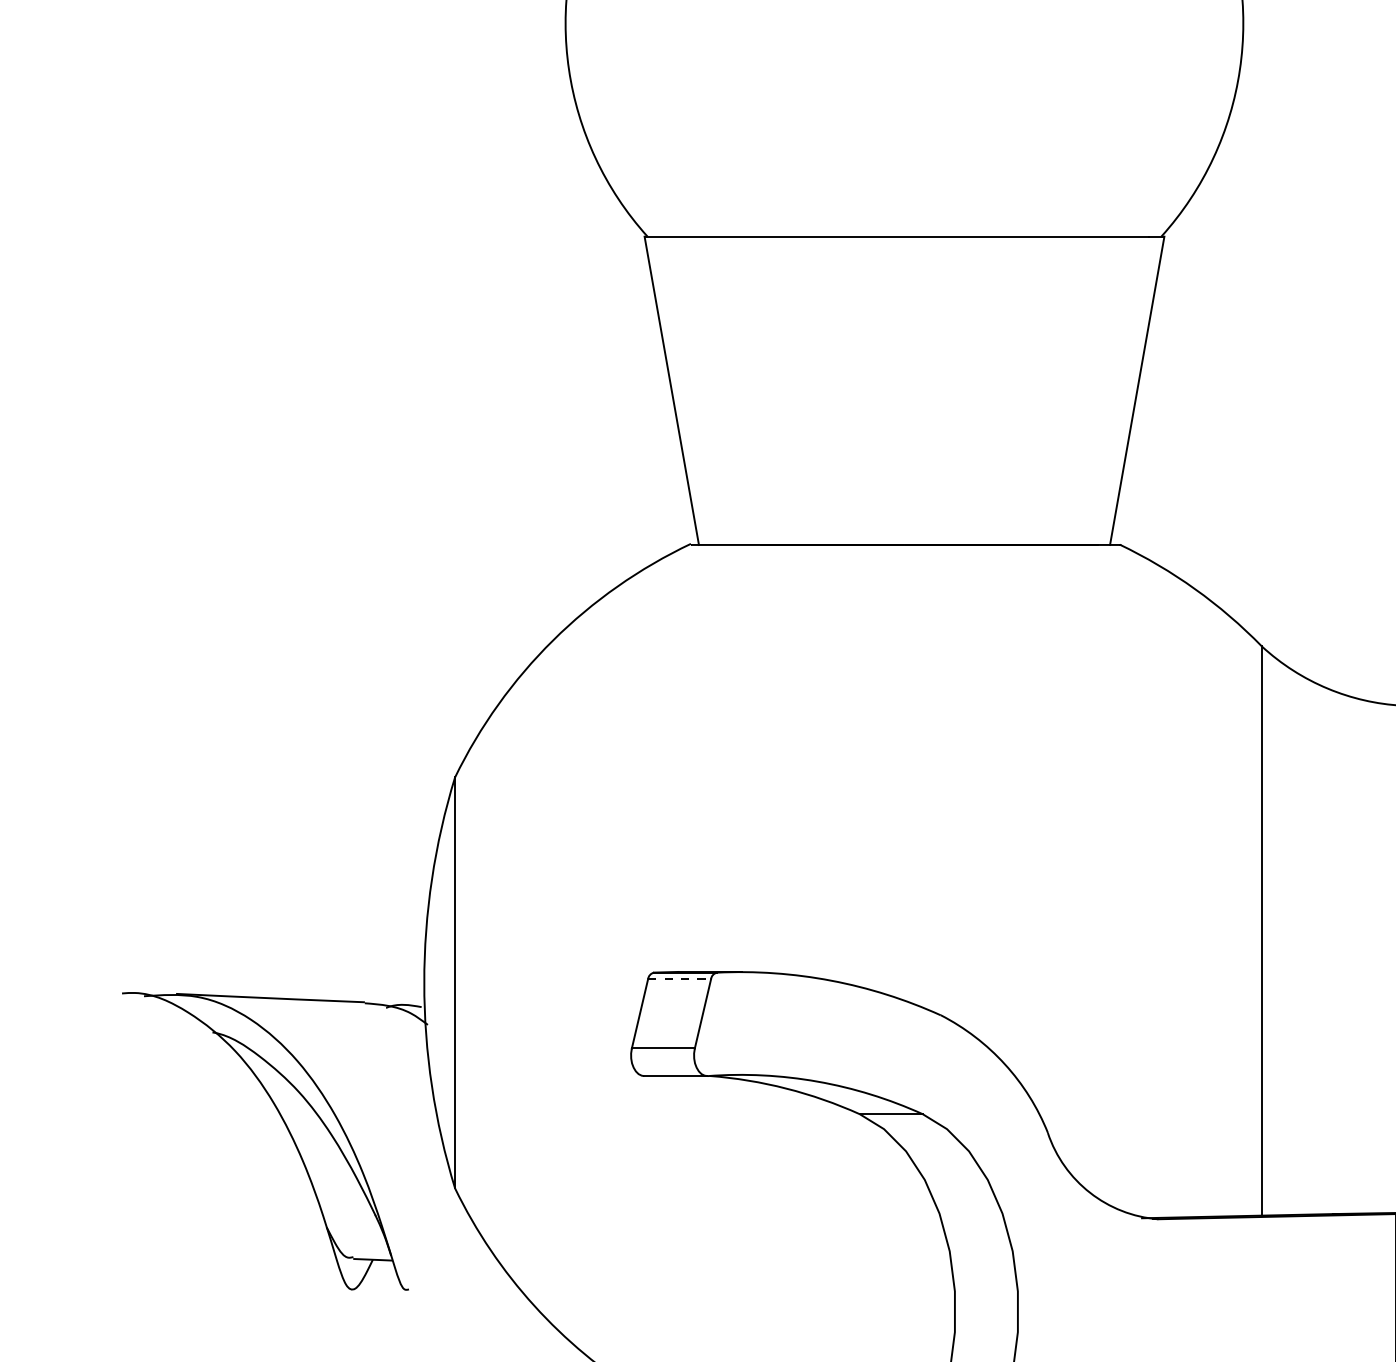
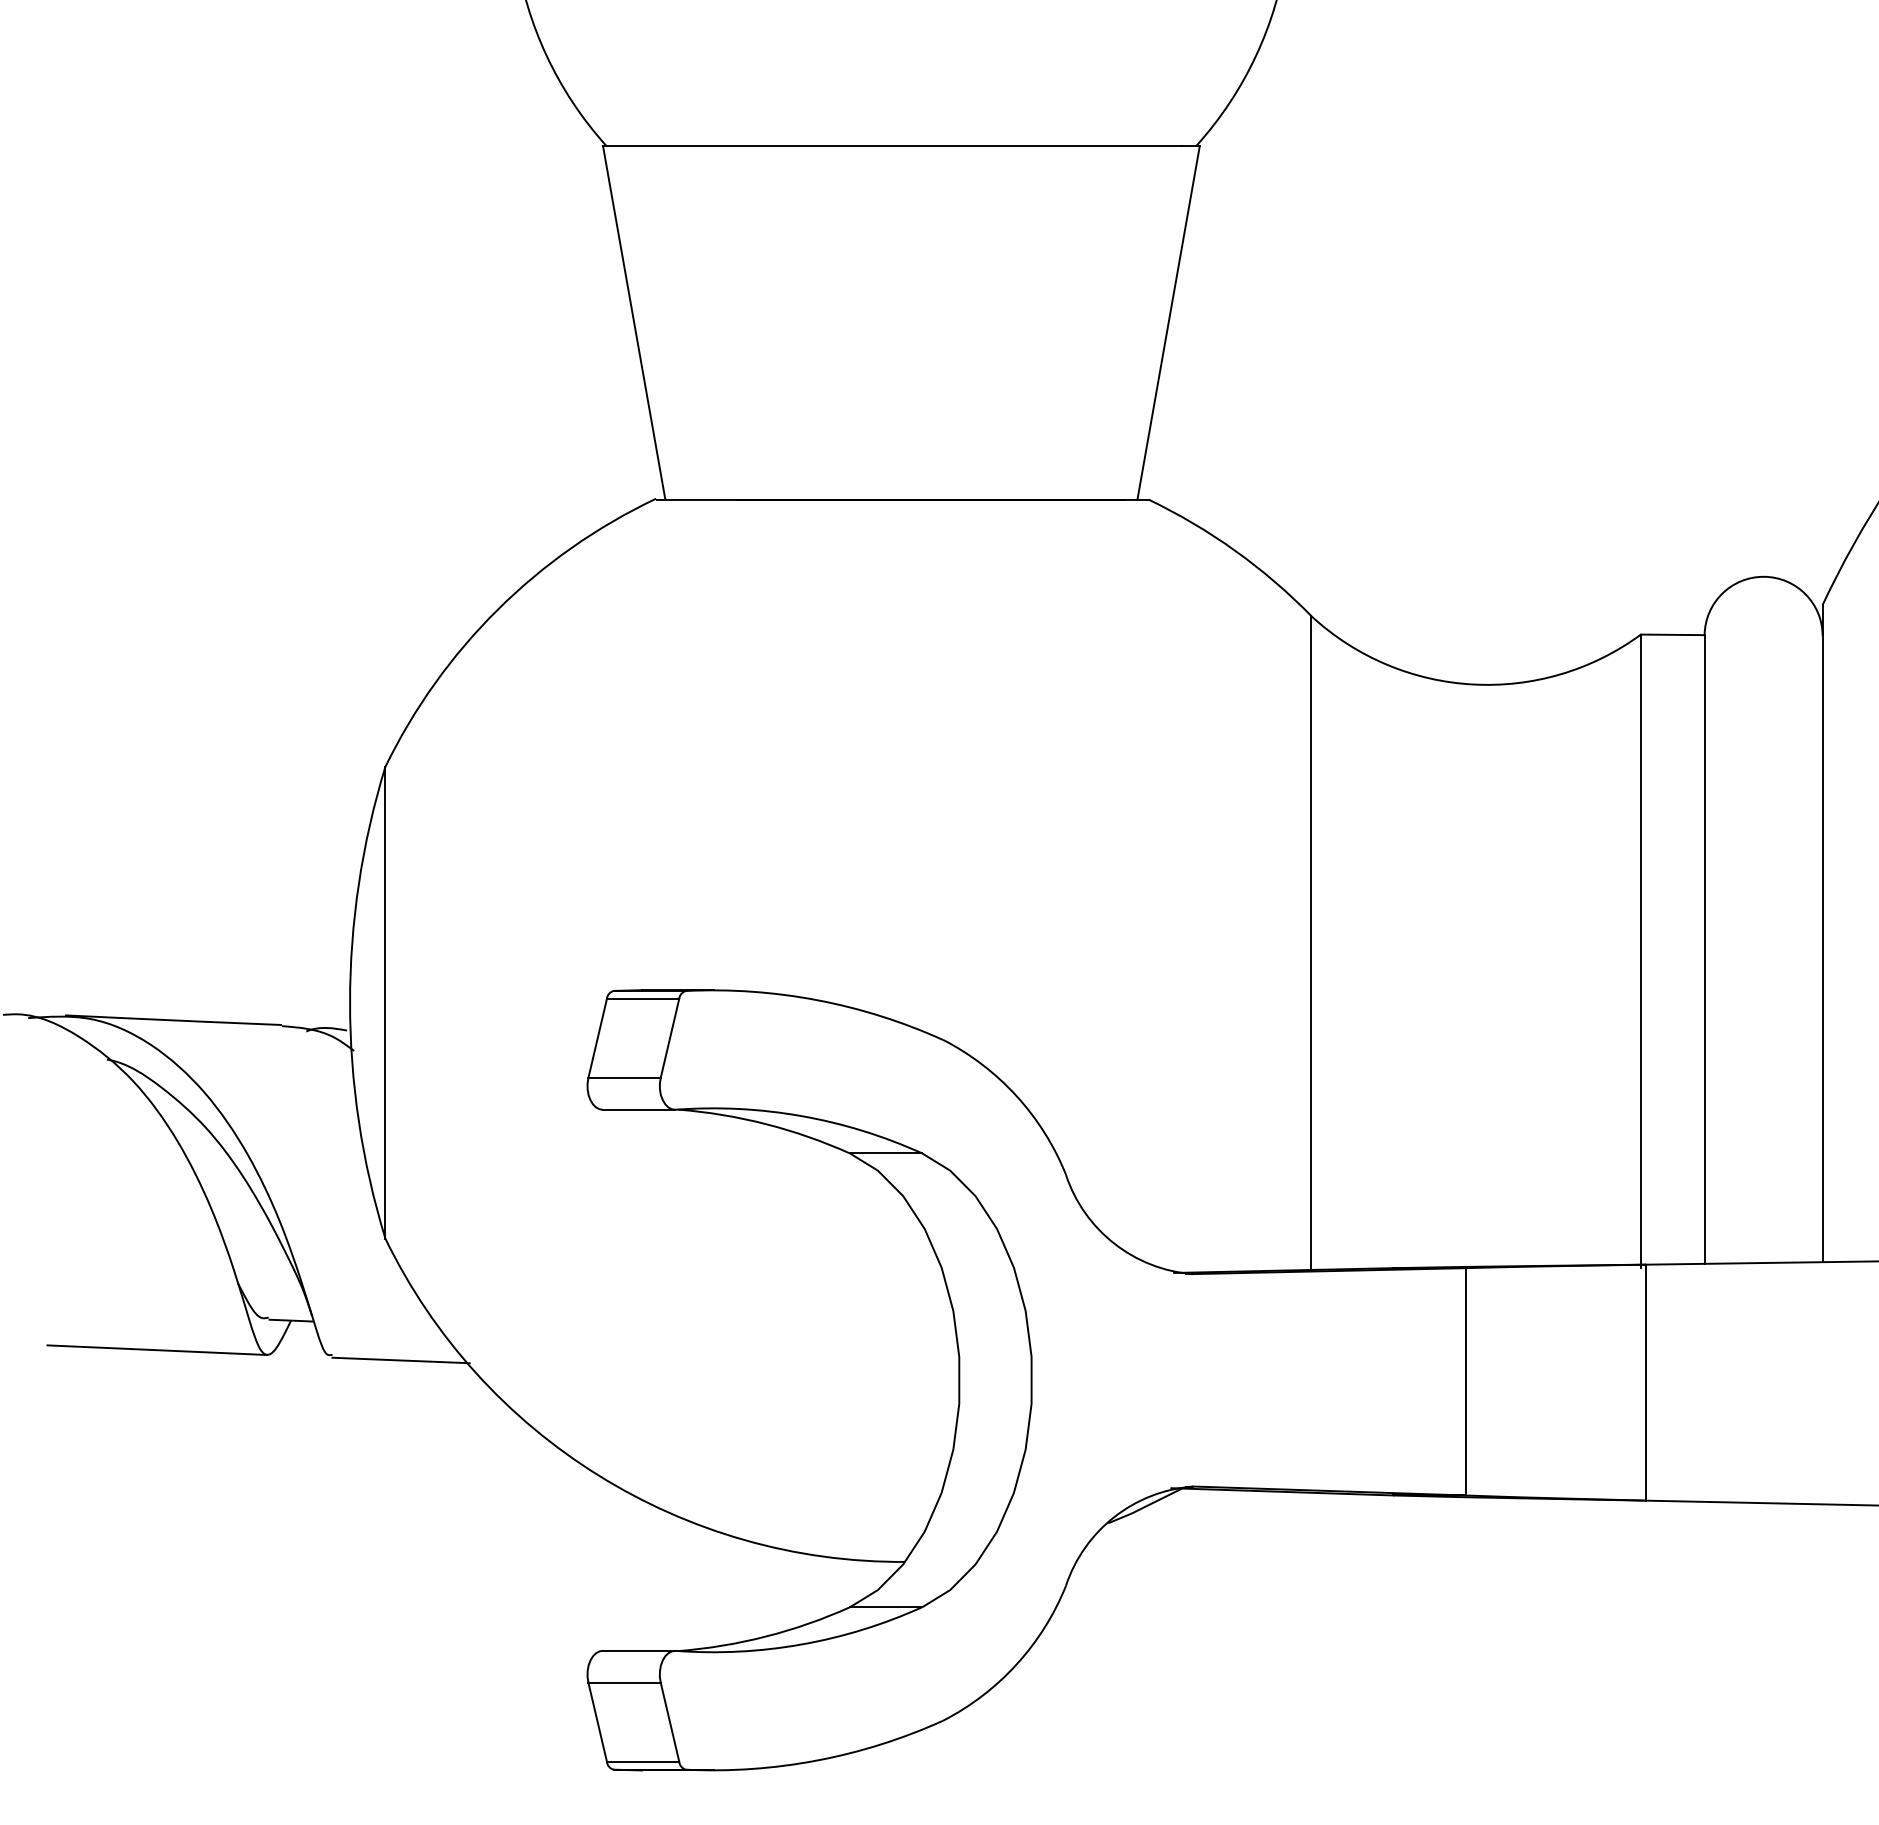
line: (679, 979) -> (643, 998), dashed -> solid
line: (256, 1285) -> (157, 1350), added
line: (468, 1294) -> (400, 1360), added

